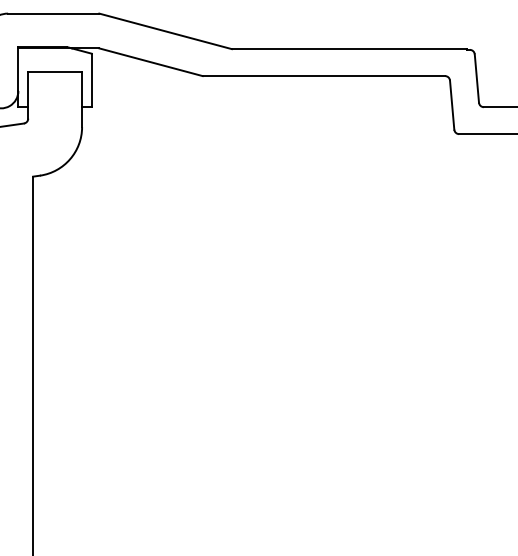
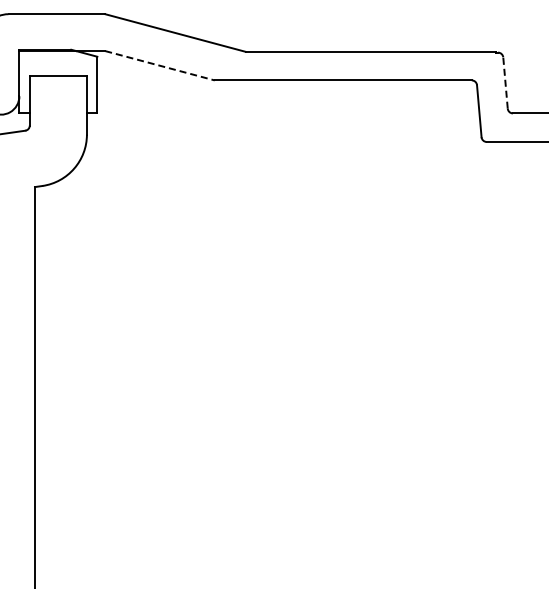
line: (150, 62) -> (159, 65), solid -> dashed
line: (476, 78) -> (505, 83), solid -> dashed

